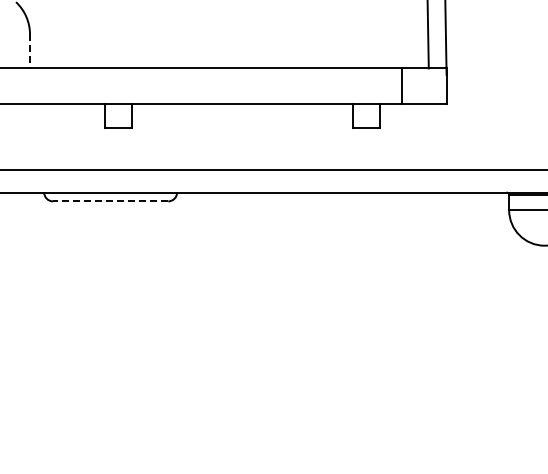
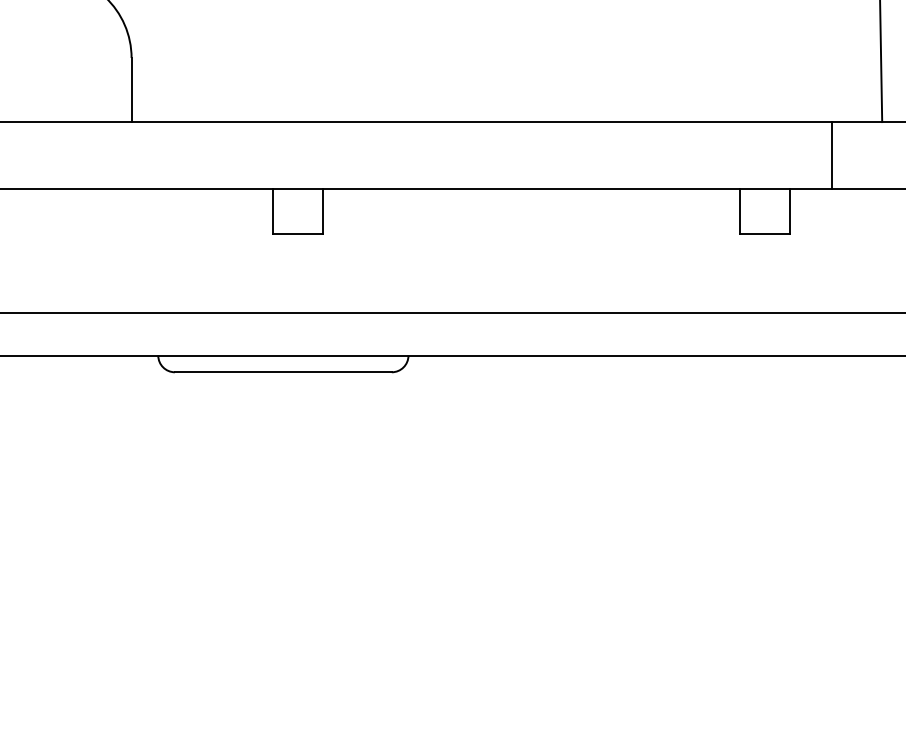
line: (30, 51) -> (132, 90), dashed -> solid
line: (110, 201) -> (283, 372), dashed -> solid

